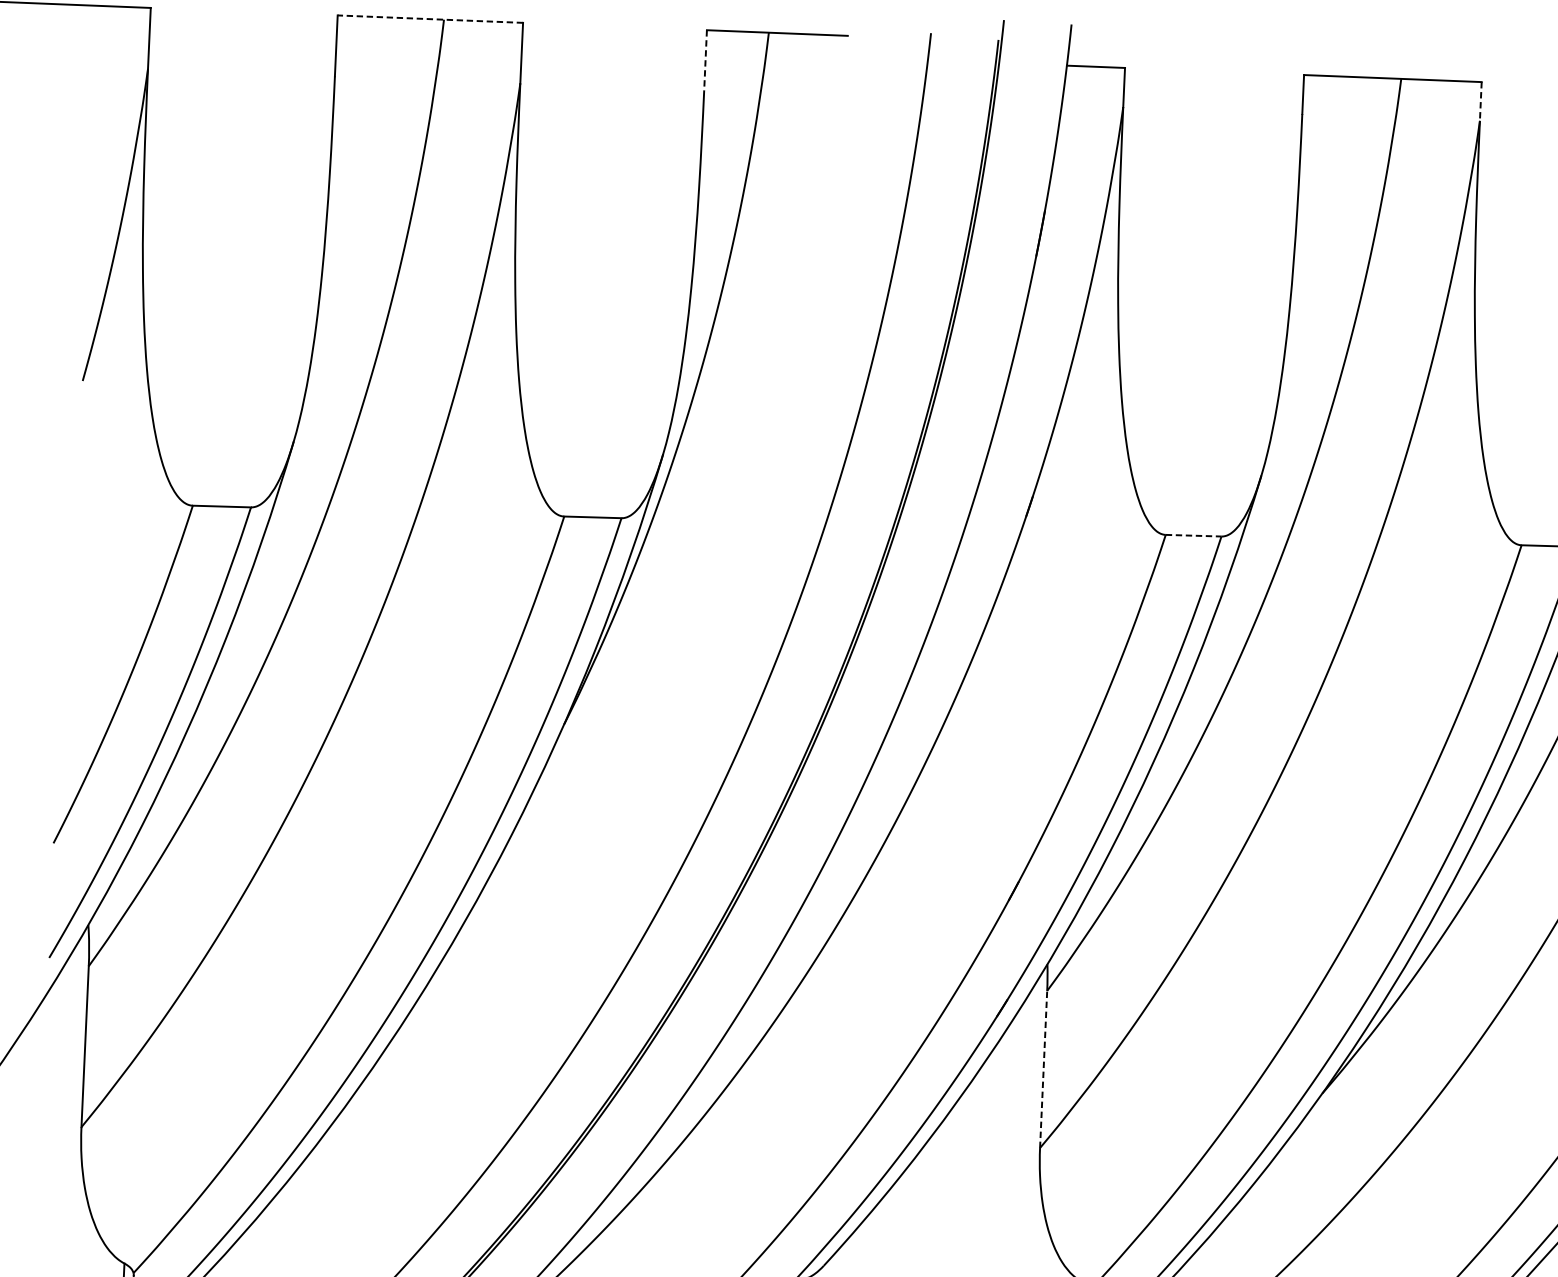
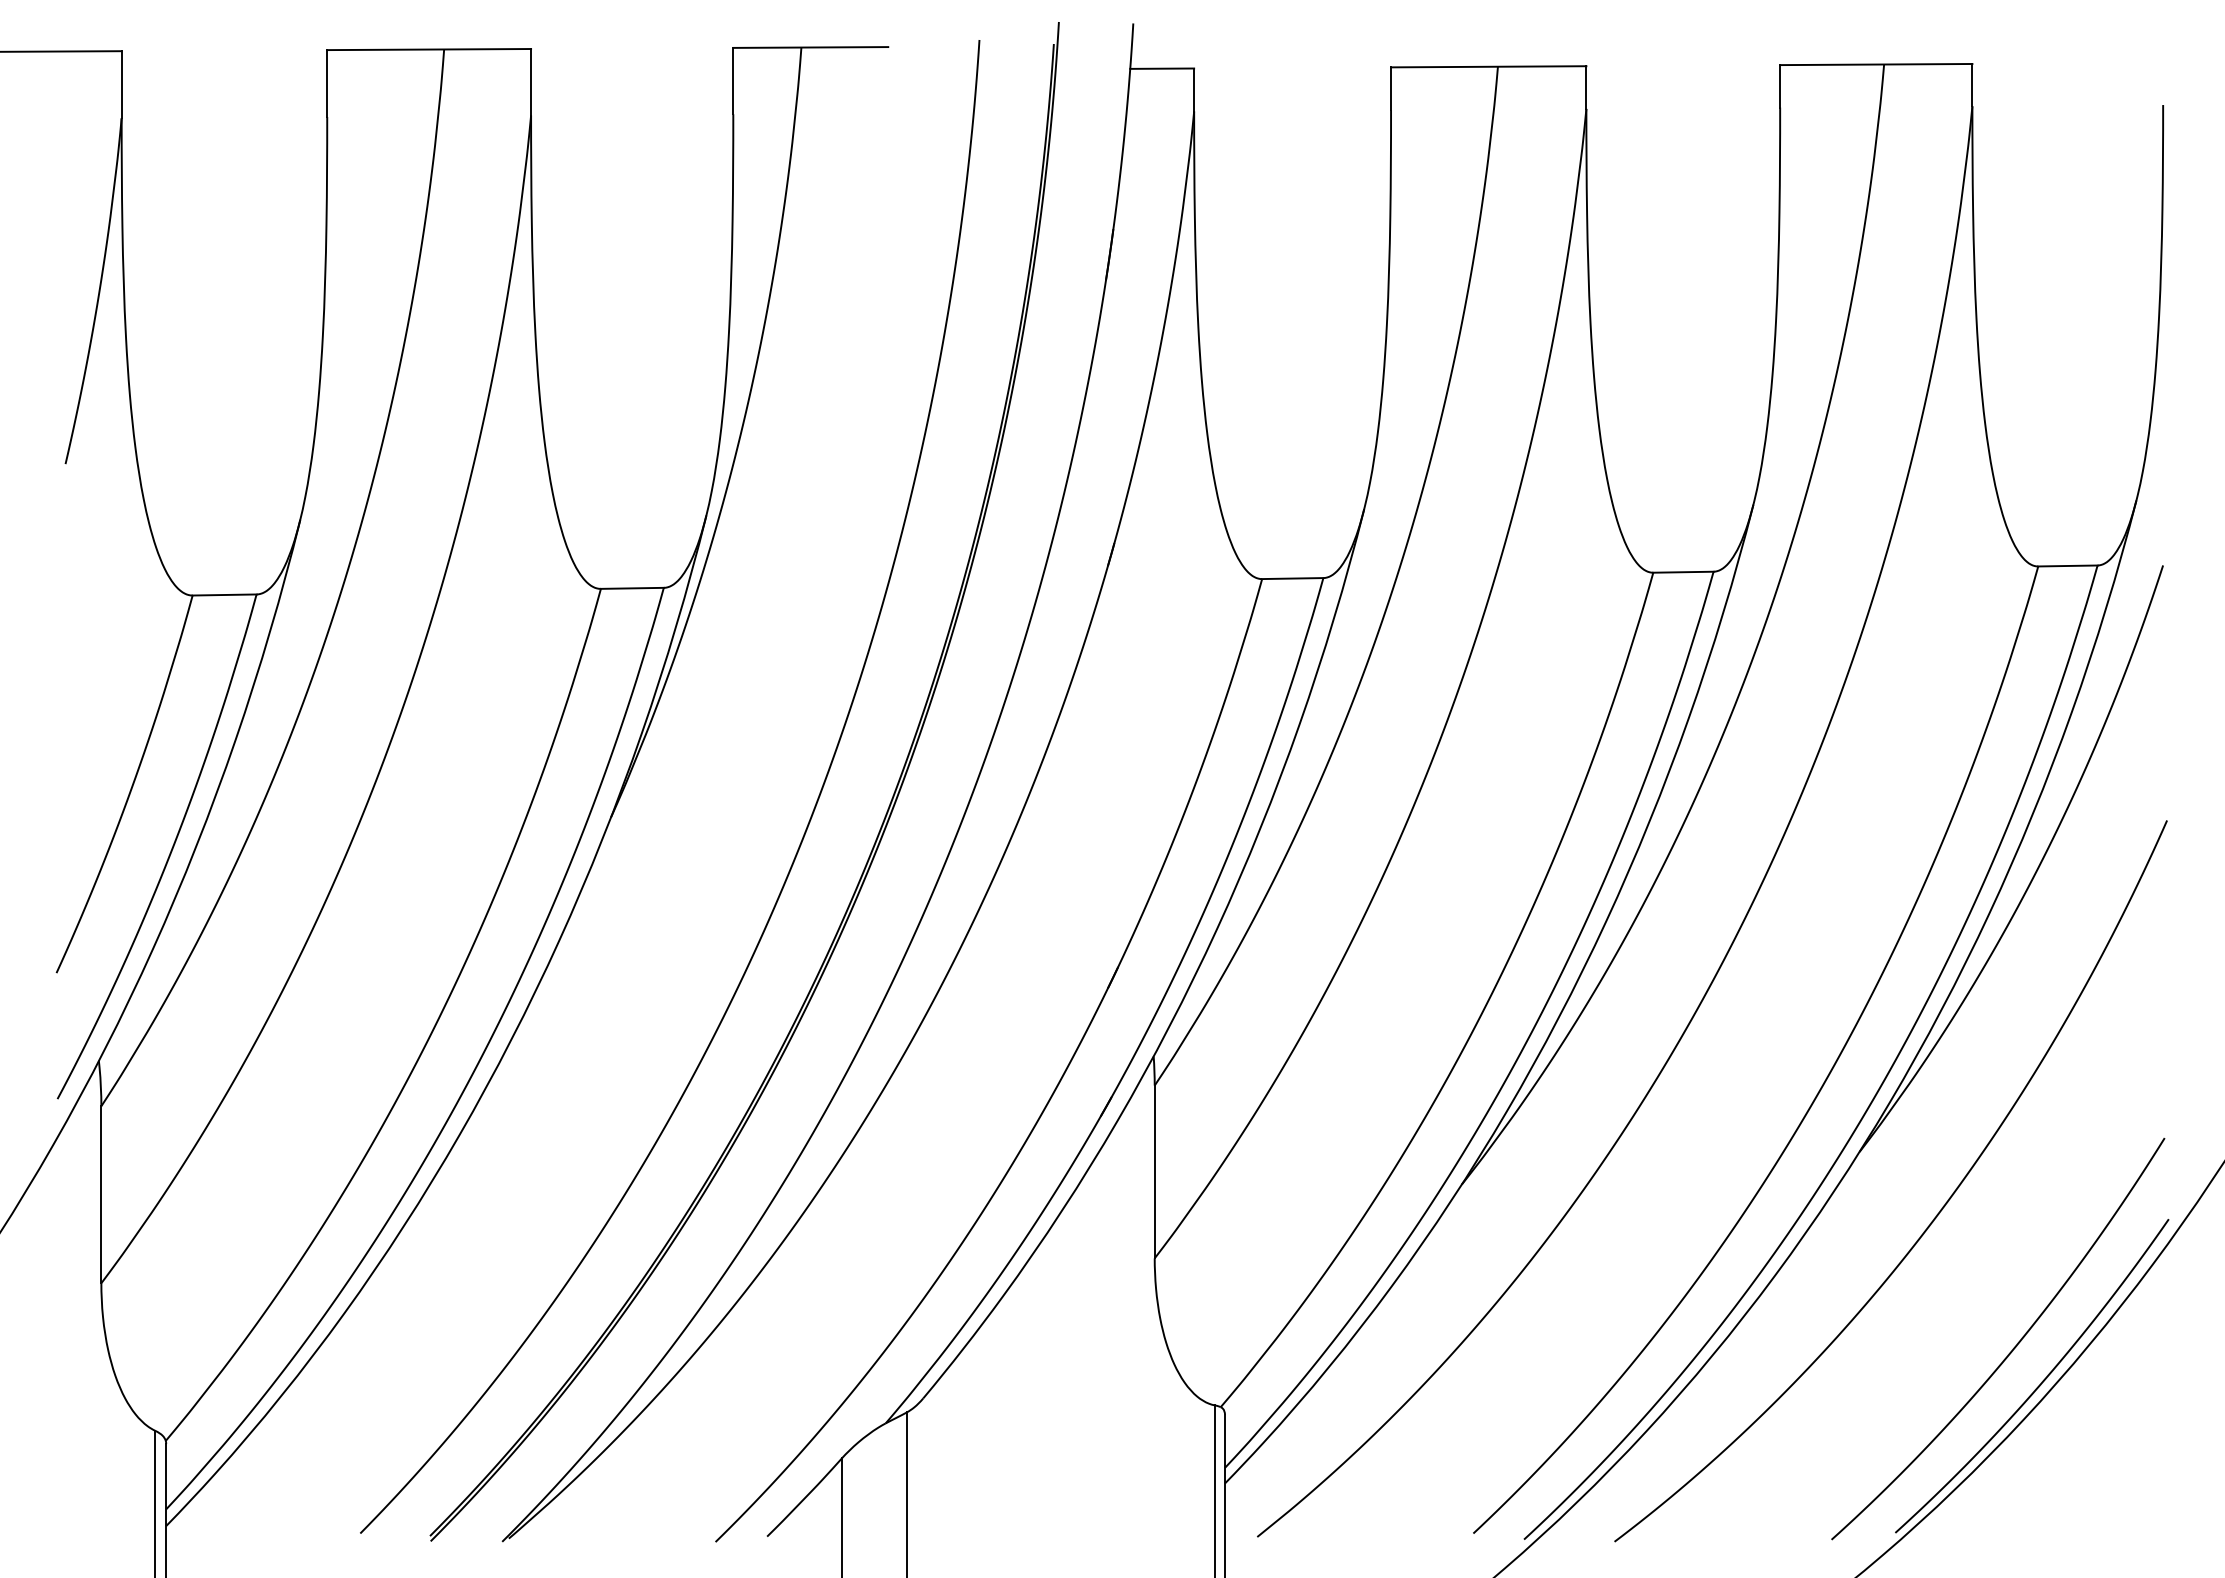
line: (430, 19) -> (429, 49), dashed -> solid
line: (705, 60) -> (733, 81), dashed -> solid
line: (1480, 102) -> (1586, 88), dashed -> solid
line: (1193, 535) -> (1292, 578), dashed -> solid
line: (1043, 1069) -> (1154, 1171), dashed -> solid

